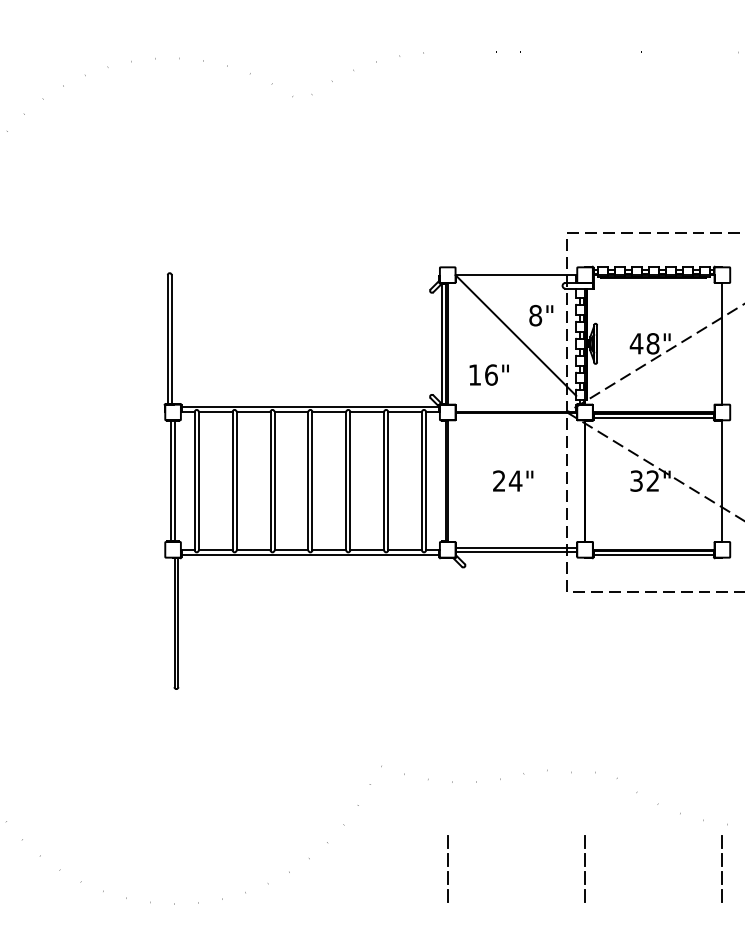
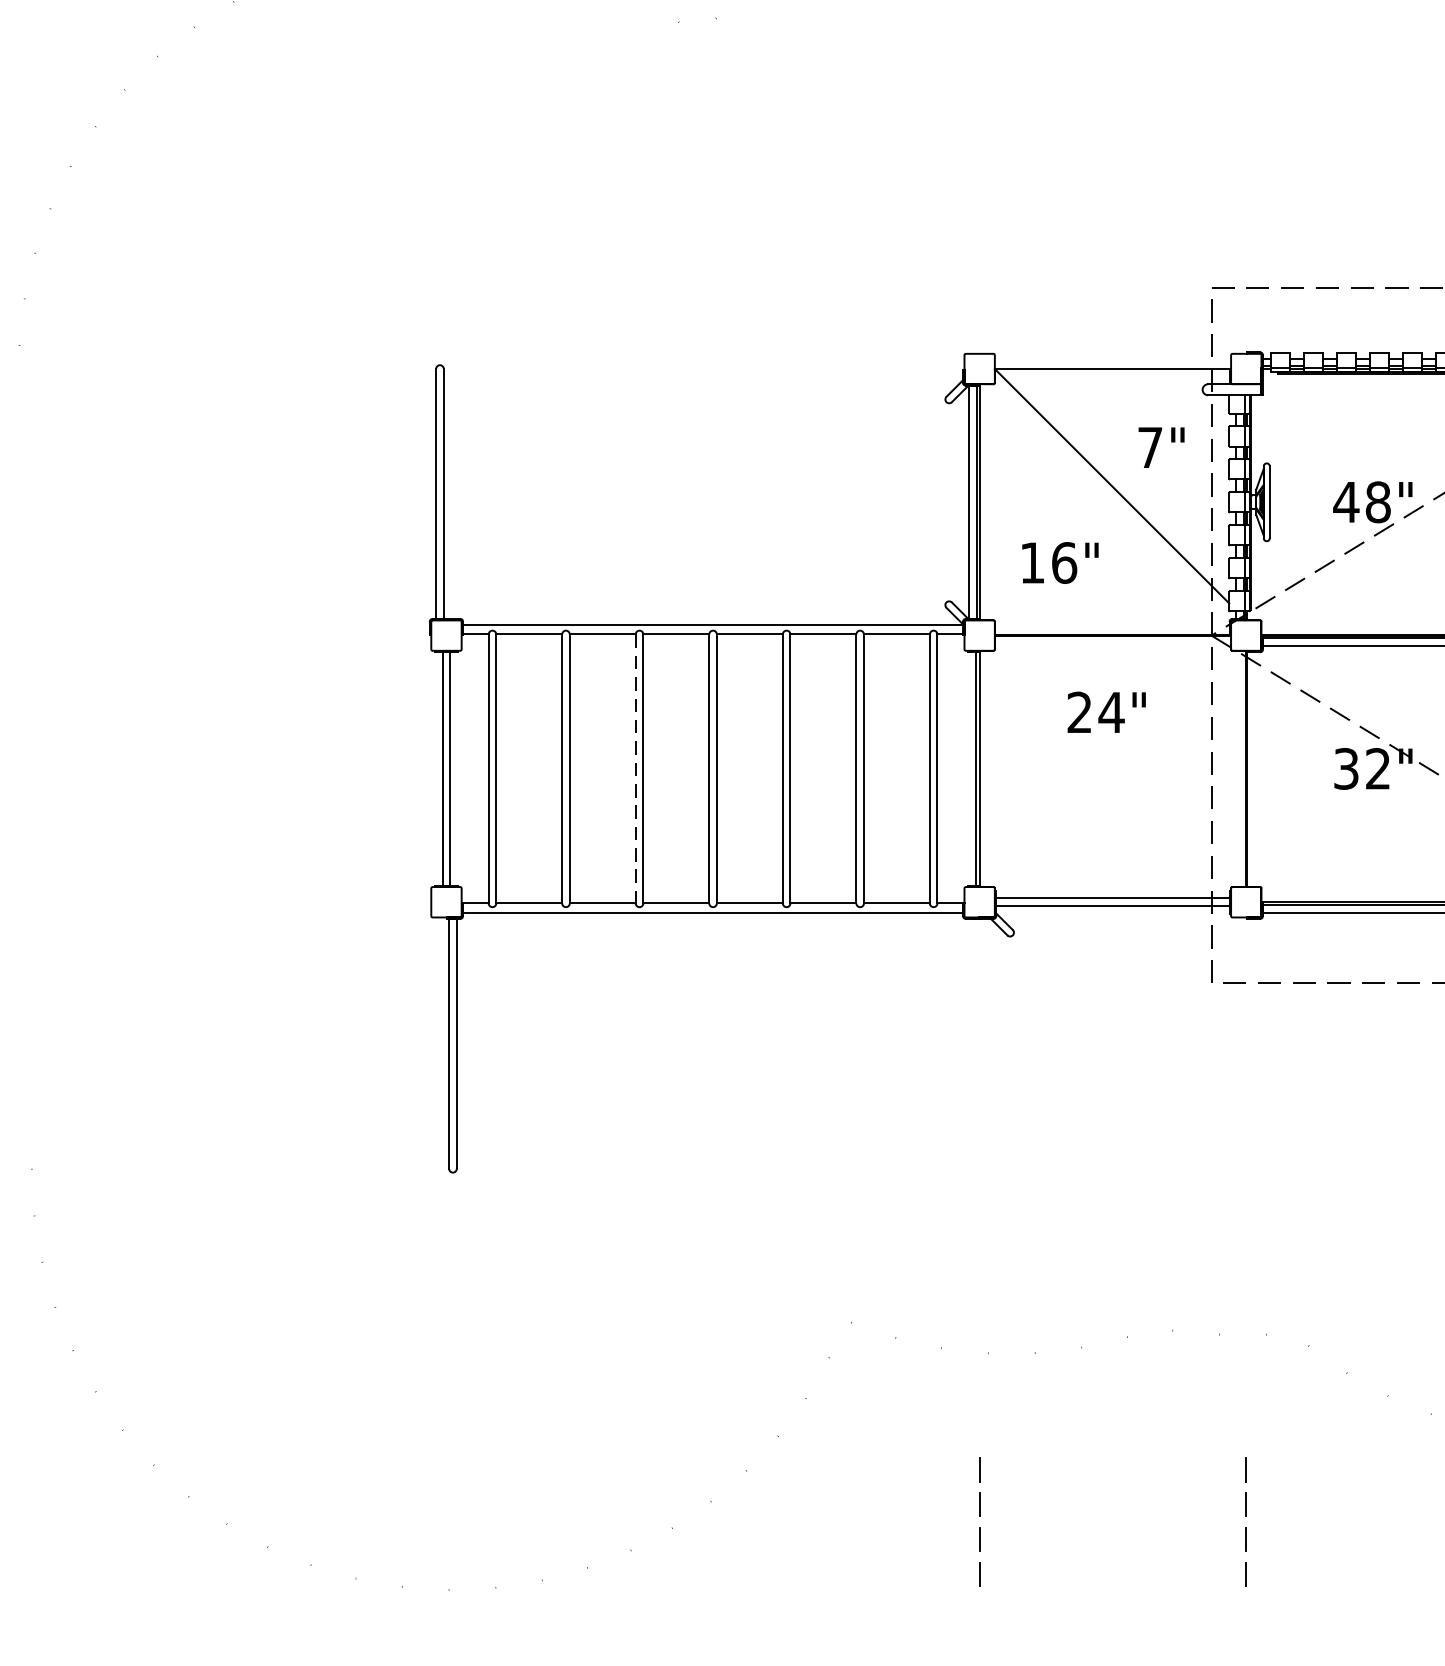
text: (535, 315) -> (1150, 447), 8" -> 7"
text: (513, 480) -> (1107, 711), moved
line: (270, 481) -> (635, 769), solid -> dashed

